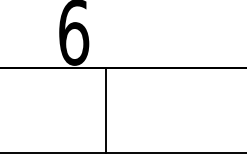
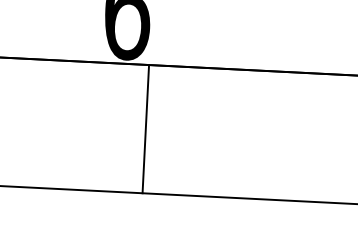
line: (105, 110) -> (145, 129), moved

